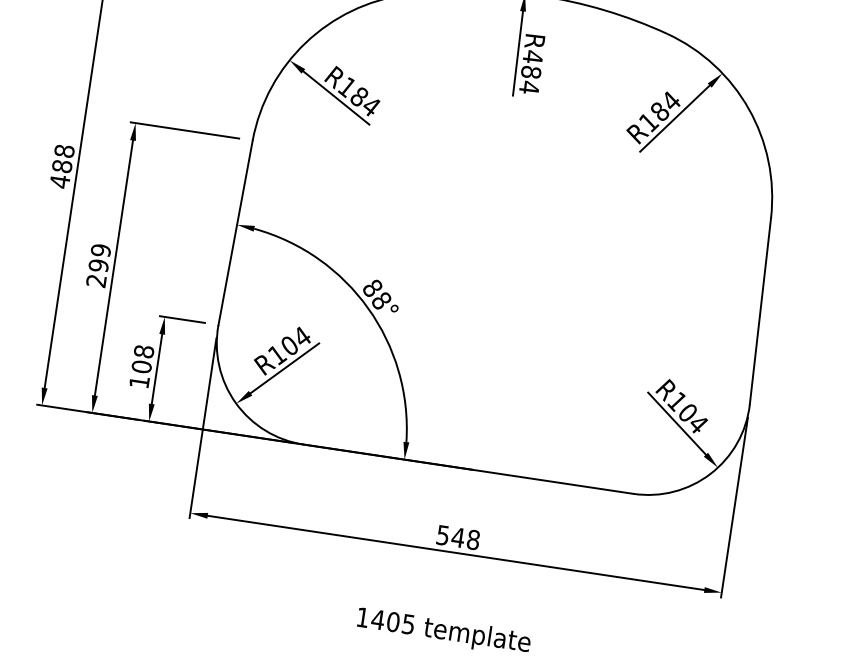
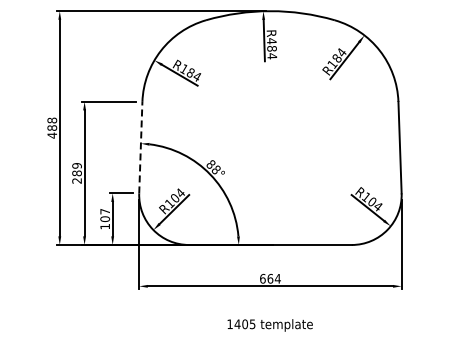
line: (234, 232) -> (140, 147), solid -> dashed
text: (97, 265) -> (76, 173), 299 -> 289
text: (144, 351) -> (105, 211), 108 -> 107
text: (458, 537) -> (270, 278), 548 -> 664

